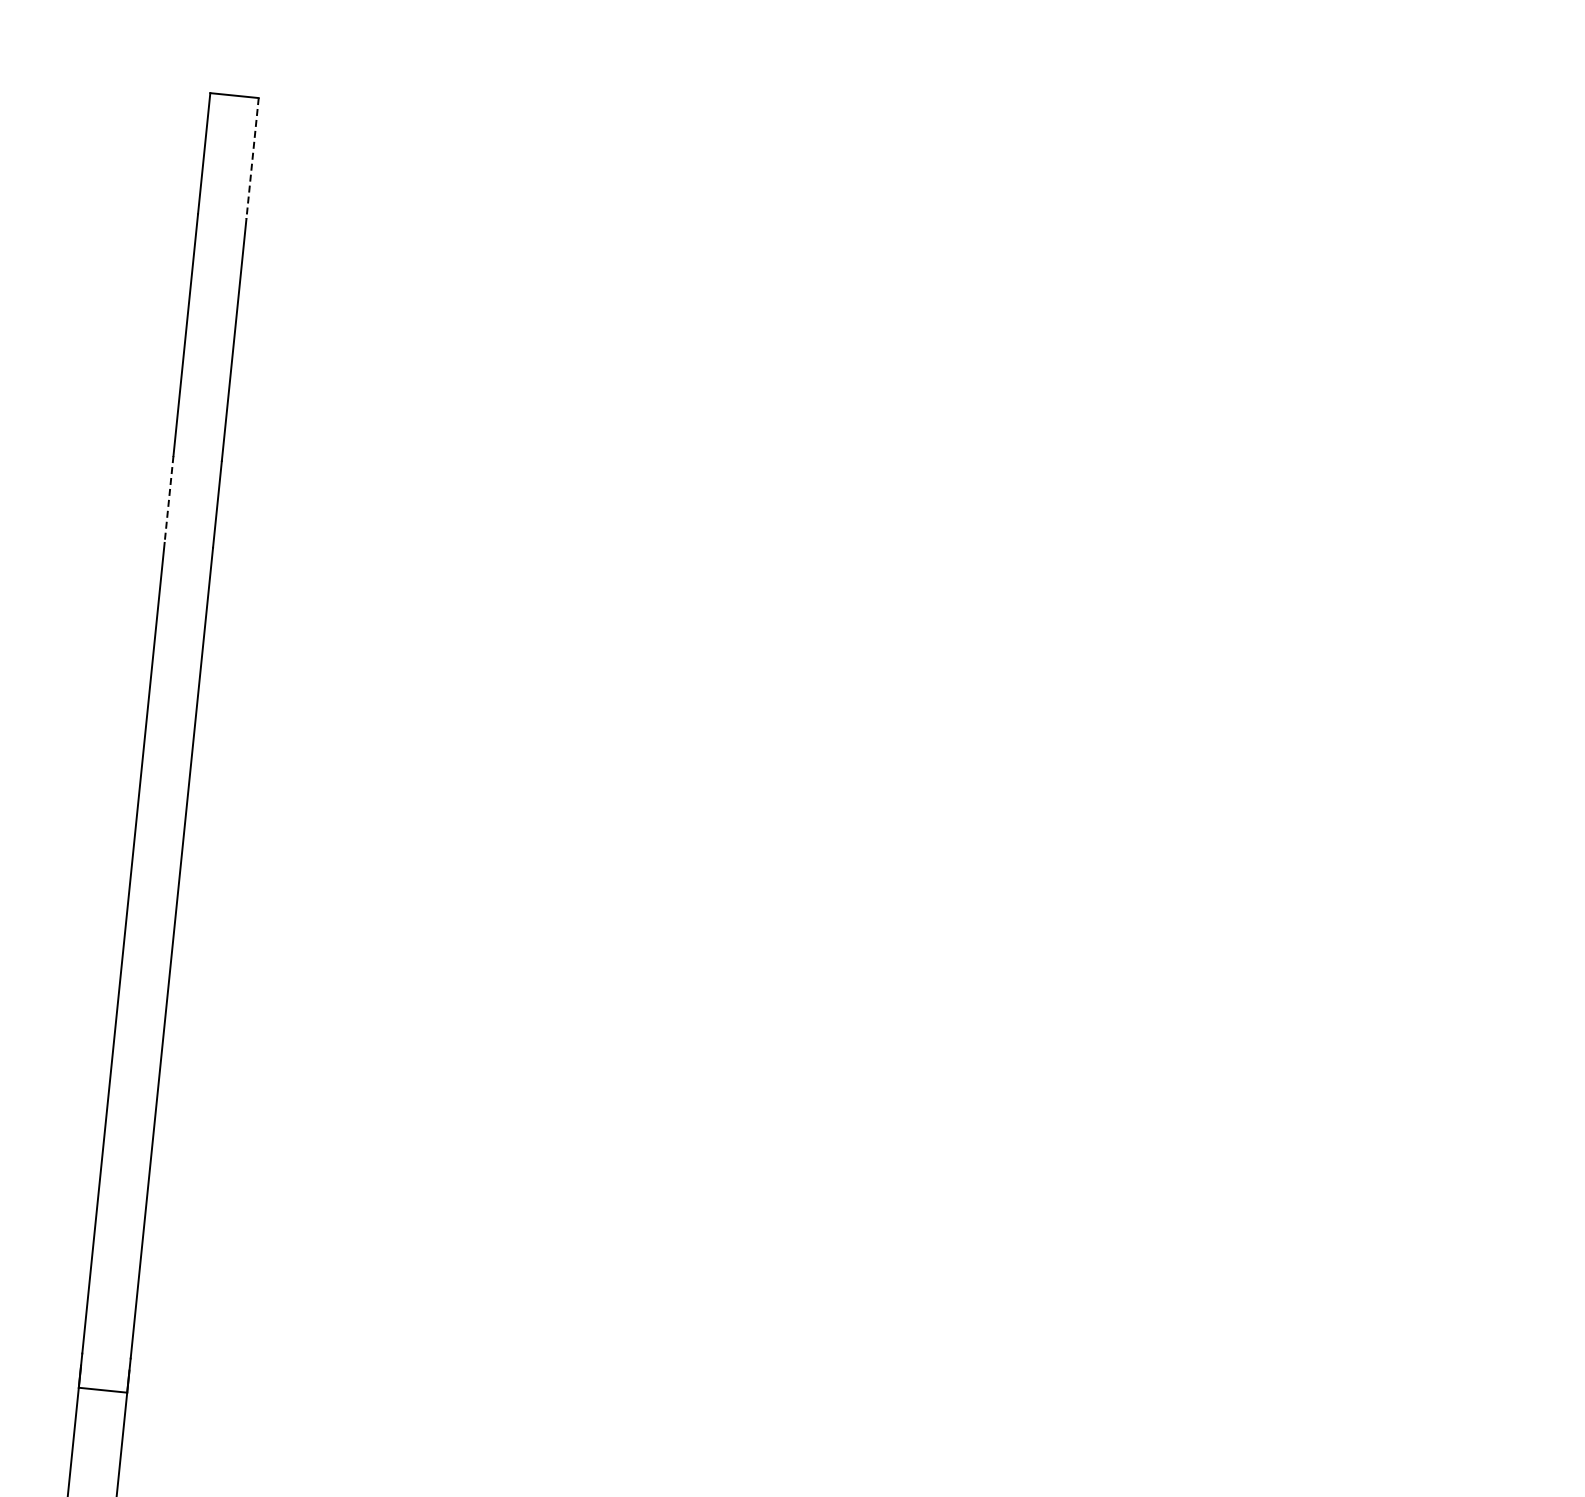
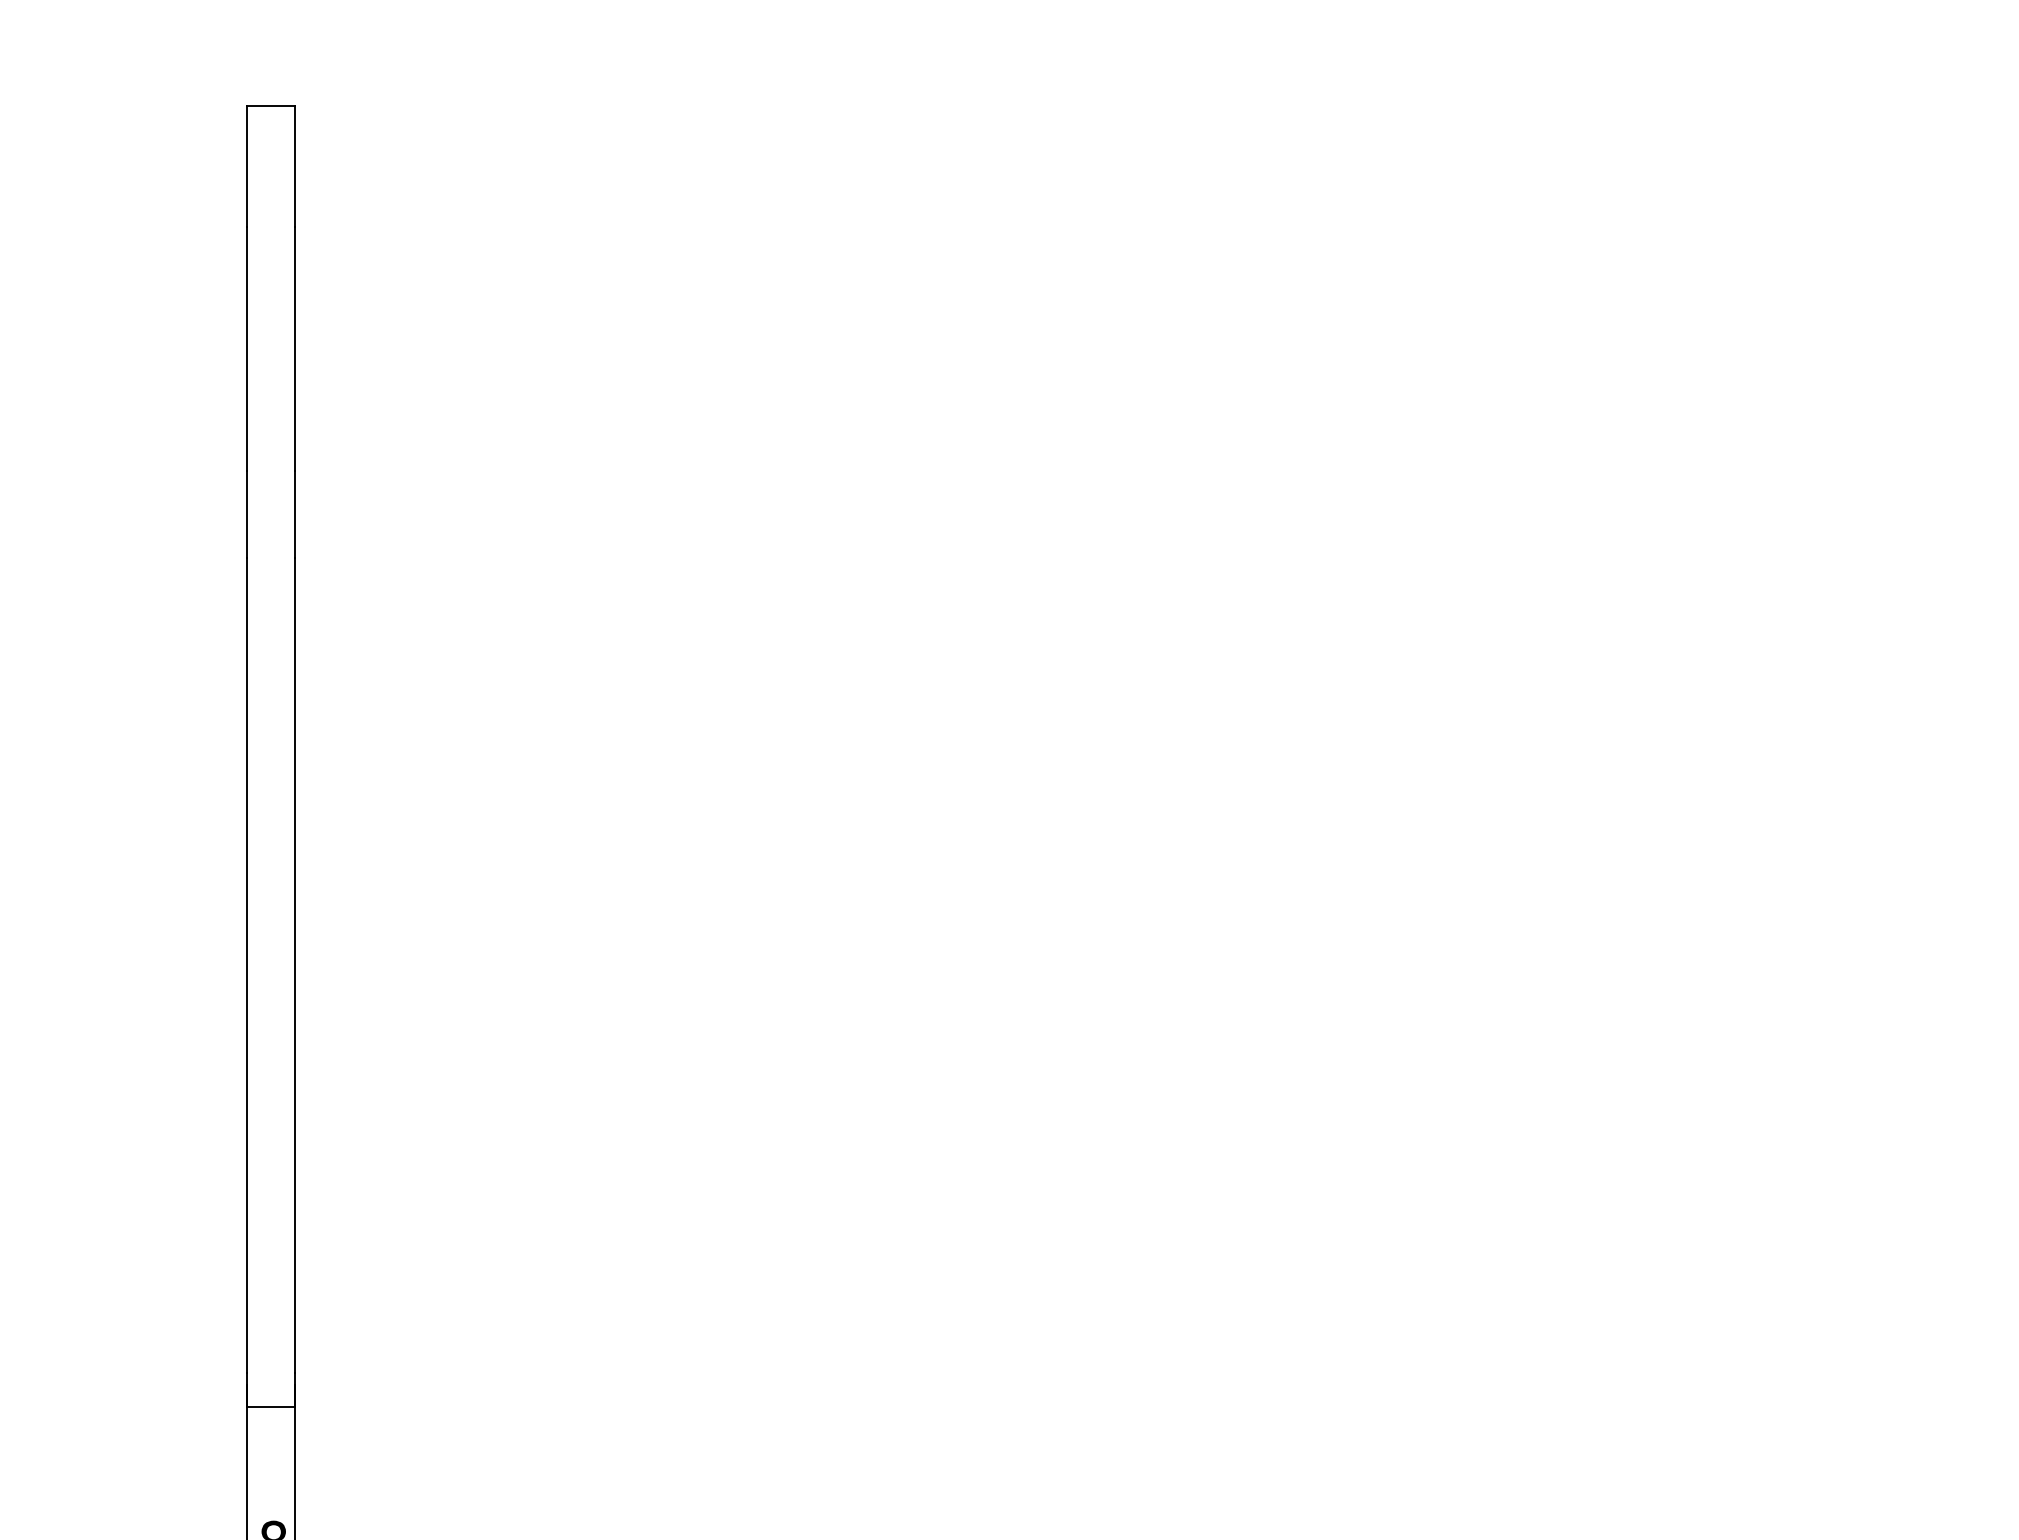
line: (252, 158) -> (295, 166), dashed -> solid
line: (168, 499) -> (246, 514), dashed -> solid

